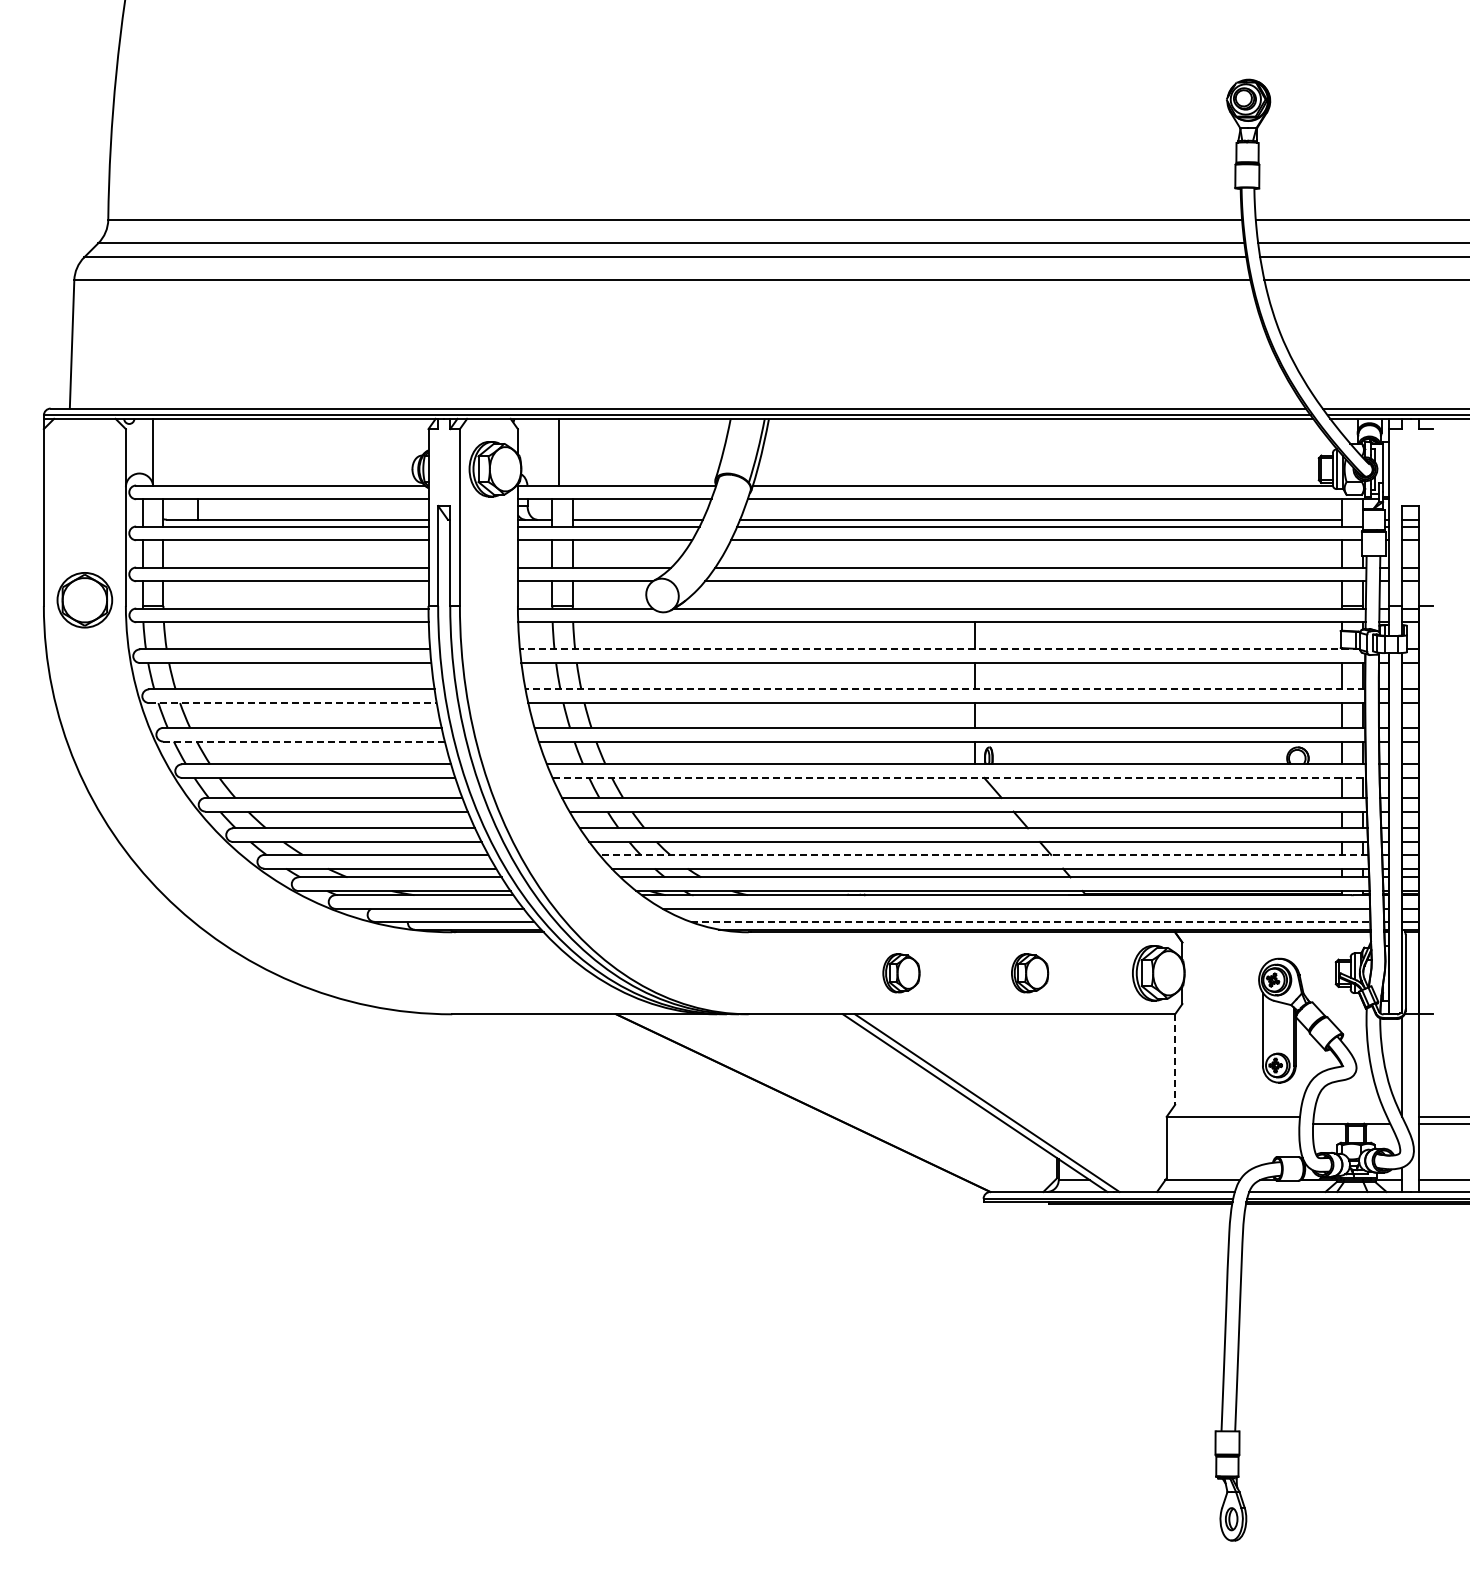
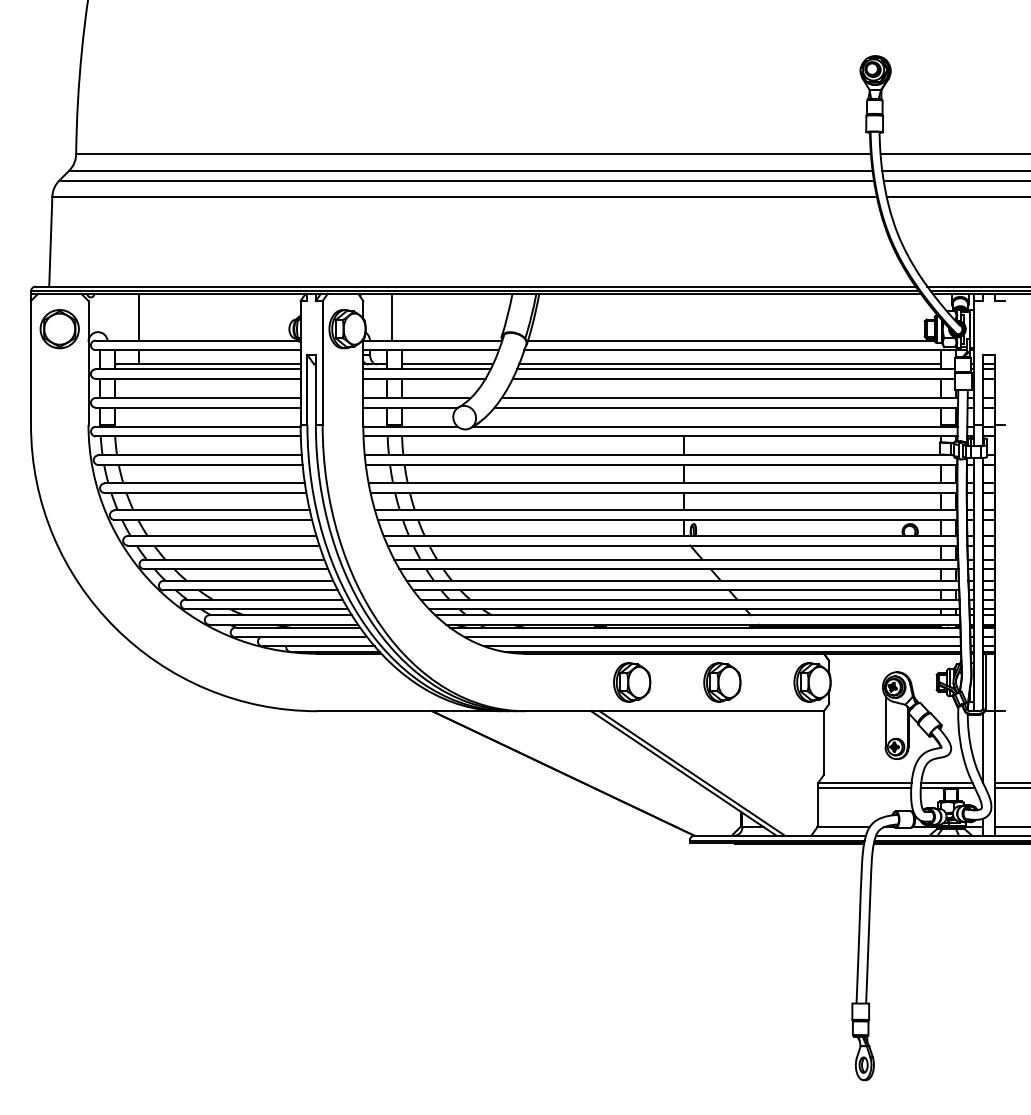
line: (152, 451) -> (138, 316), moved
part: (84, 600) -> (59, 329), moved
line: (939, 649) -> (658, 455), dashed -> solid
line: (945, 689) -> (663, 483), dashed -> solid
line: (292, 703) -> (205, 493), dashed -> solid
line: (304, 741) -> (213, 519), dashed -> solid
line: (959, 777) -> (672, 545), dashed -> solid
line: (983, 854) -> (689, 599), dashed -> solid
line: (1030, 921) -> (722, 646), dashed -> solid
part: (901, 973) -> (632, 682), size x1.43
part: (1029, 973) -> (721, 682), size x1.43
line: (1175, 1060) -> (824, 743), dashed -> solid
line: (1350, 1116) -> (946, 782), added
line: (1232, 1123) -> (864, 787), added

